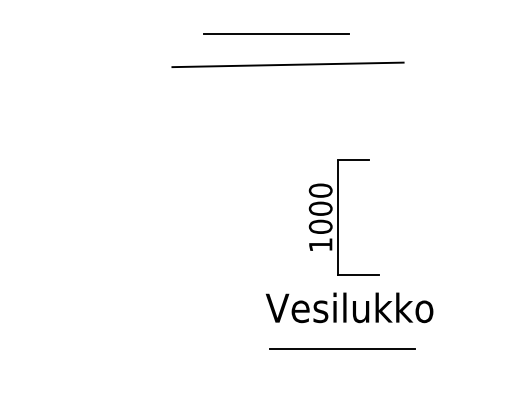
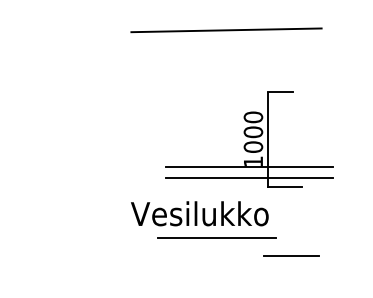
line: (287, 64) -> (226, 30), moved
line: (315, 250) -> (249, 166), added
line: (315, 263) -> (249, 177), added
text: (349, 307) -> (199, 213), moved
line: (342, 348) -> (217, 237), moved
line: (366, 358) -> (291, 255), added

